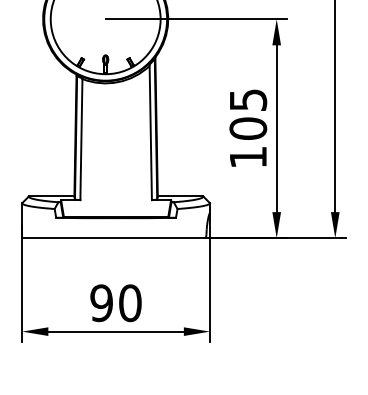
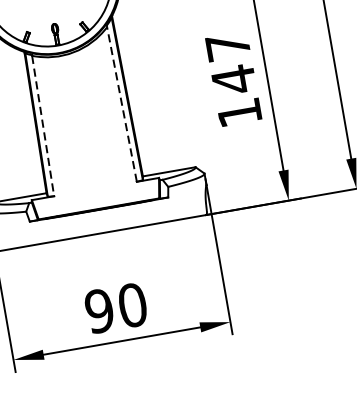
text: (248, 114) -> (231, 63), 105 -> 147
line: (150, 132) -> (121, 103), solid -> dashed
line: (81, 139) -> (43, 125), solid -> dashed

